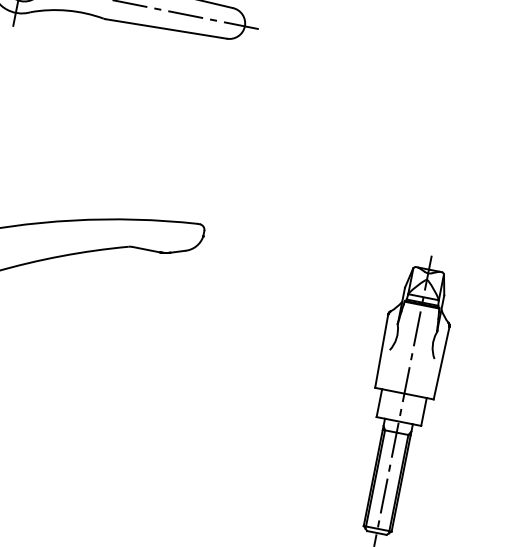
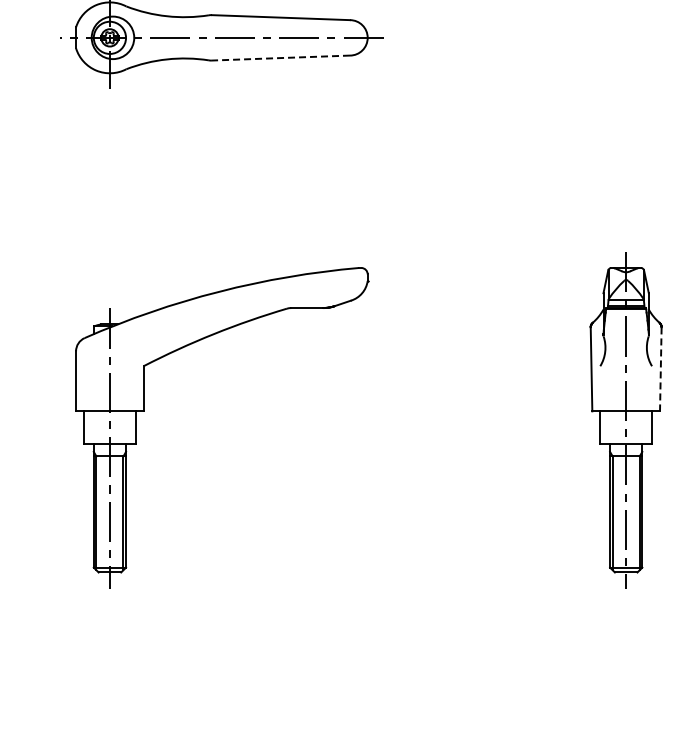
line: (165, 29) -> (280, 58), solid -> dashed
line: (441, 363) -> (660, 369), solid -> dashed

